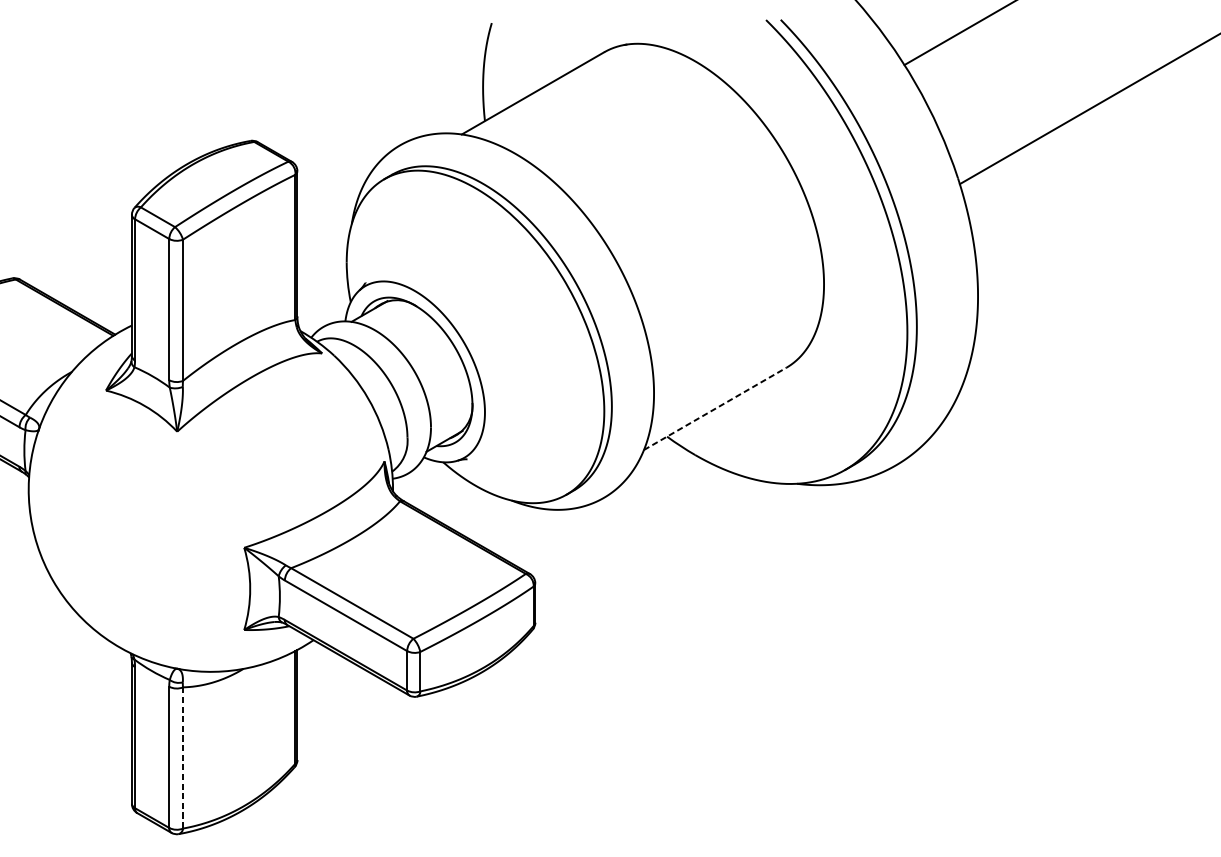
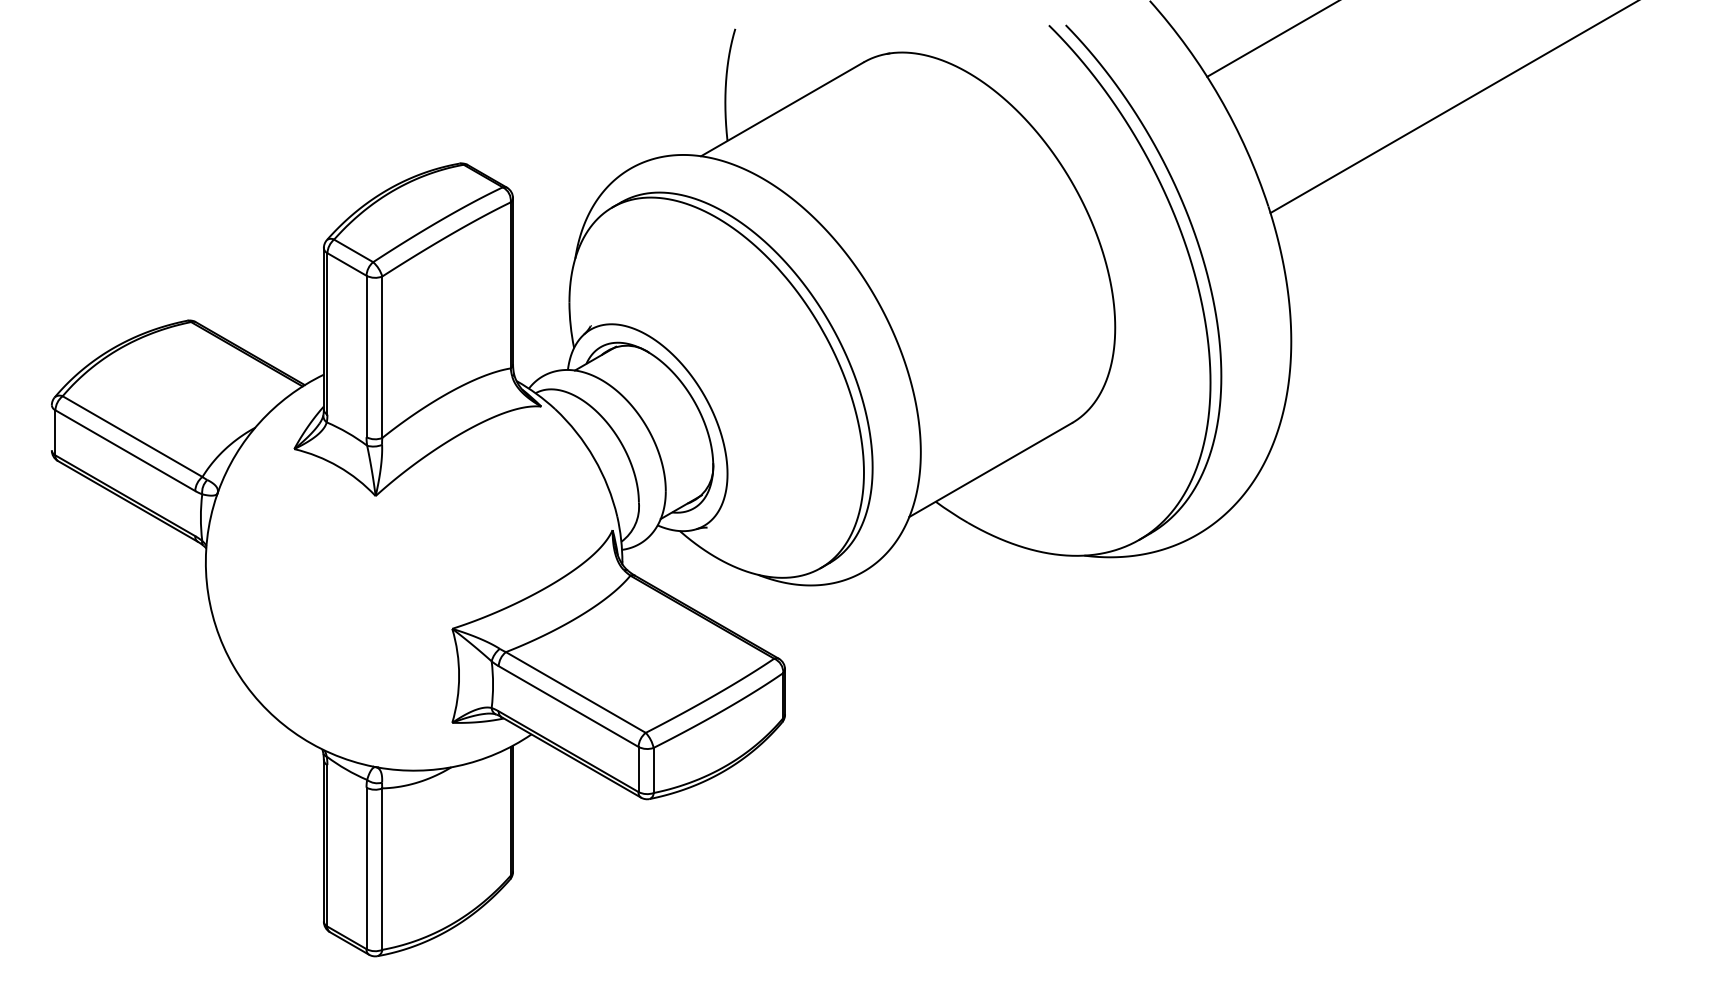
line: (714, 409) -> (990, 470), dashed -> solid
line: (183, 758) -> (382, 869), dashed -> solid

